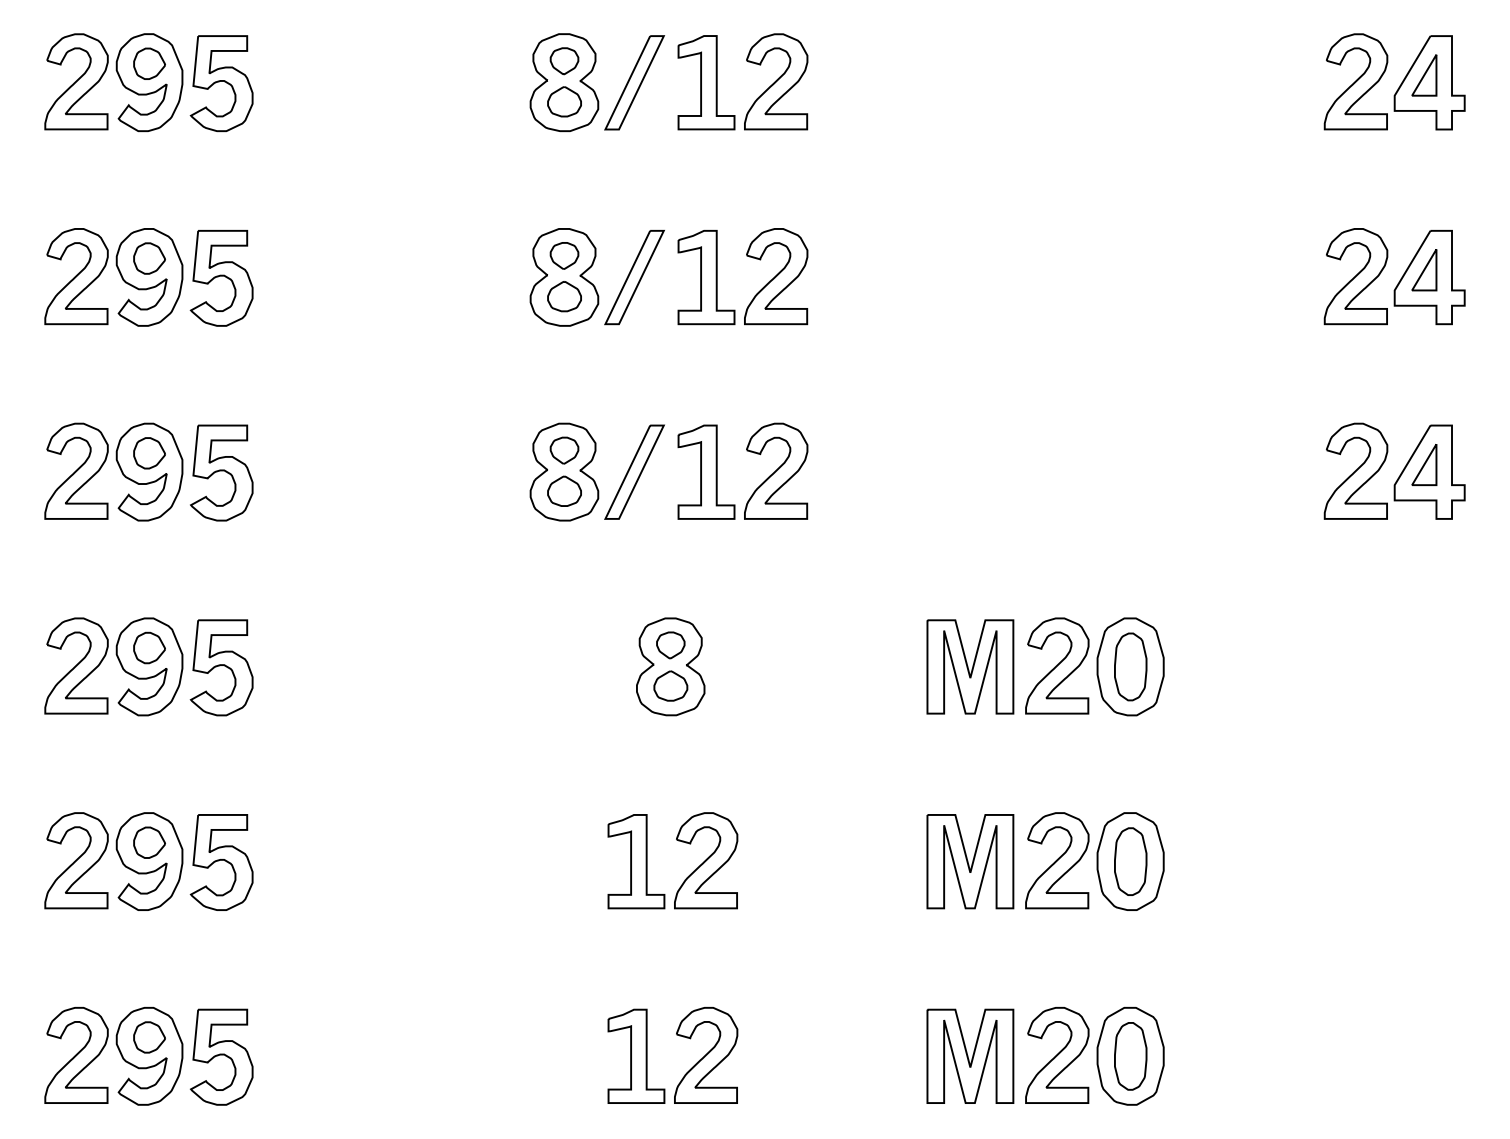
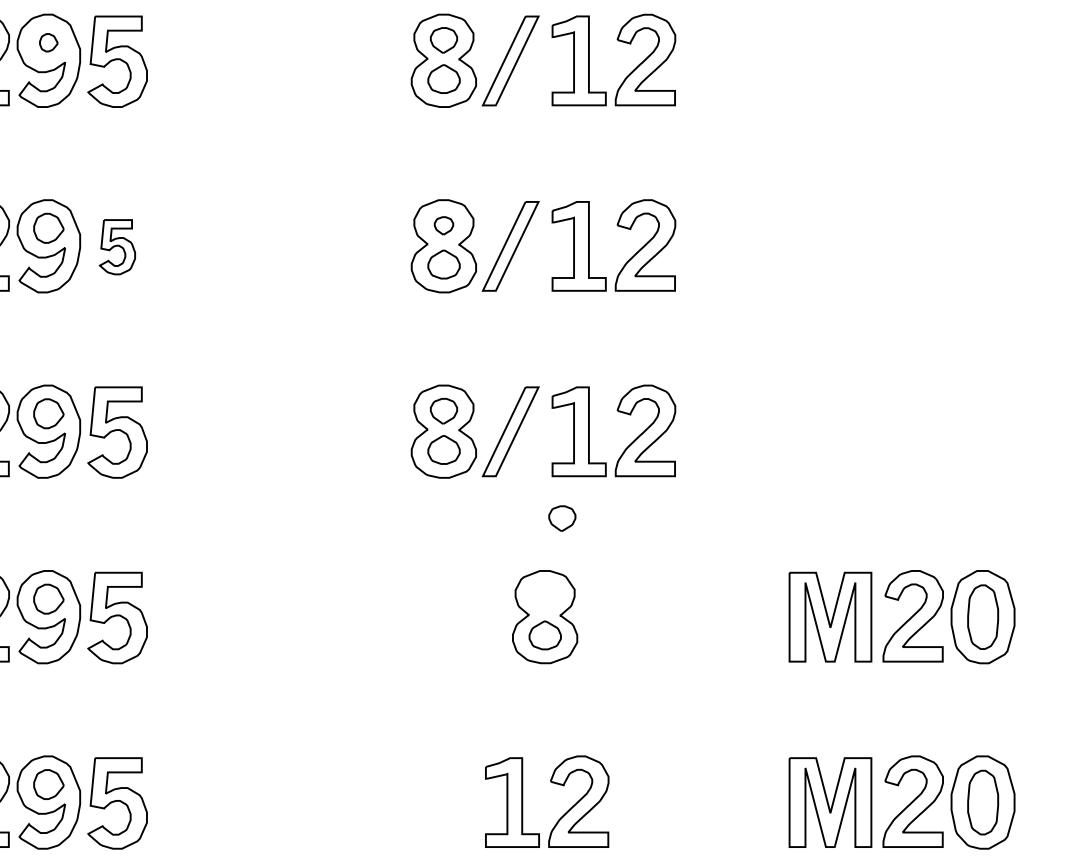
part: (149, 63) -> (48, 42), size x0.6
part: (564, 255) -> (443, 225), size x0.7
part: (221, 278) -> (117, 247), size x0.6
part: (670, 645) -> (562, 518), moved

